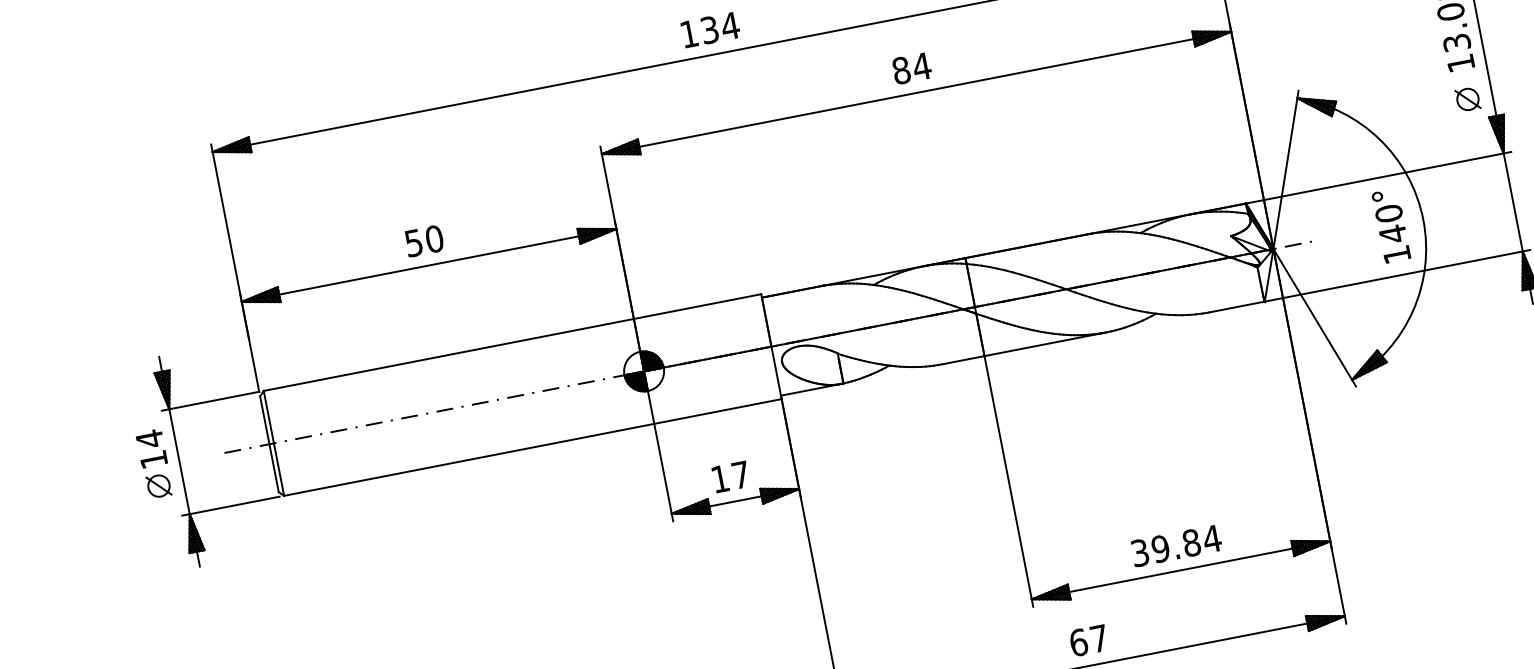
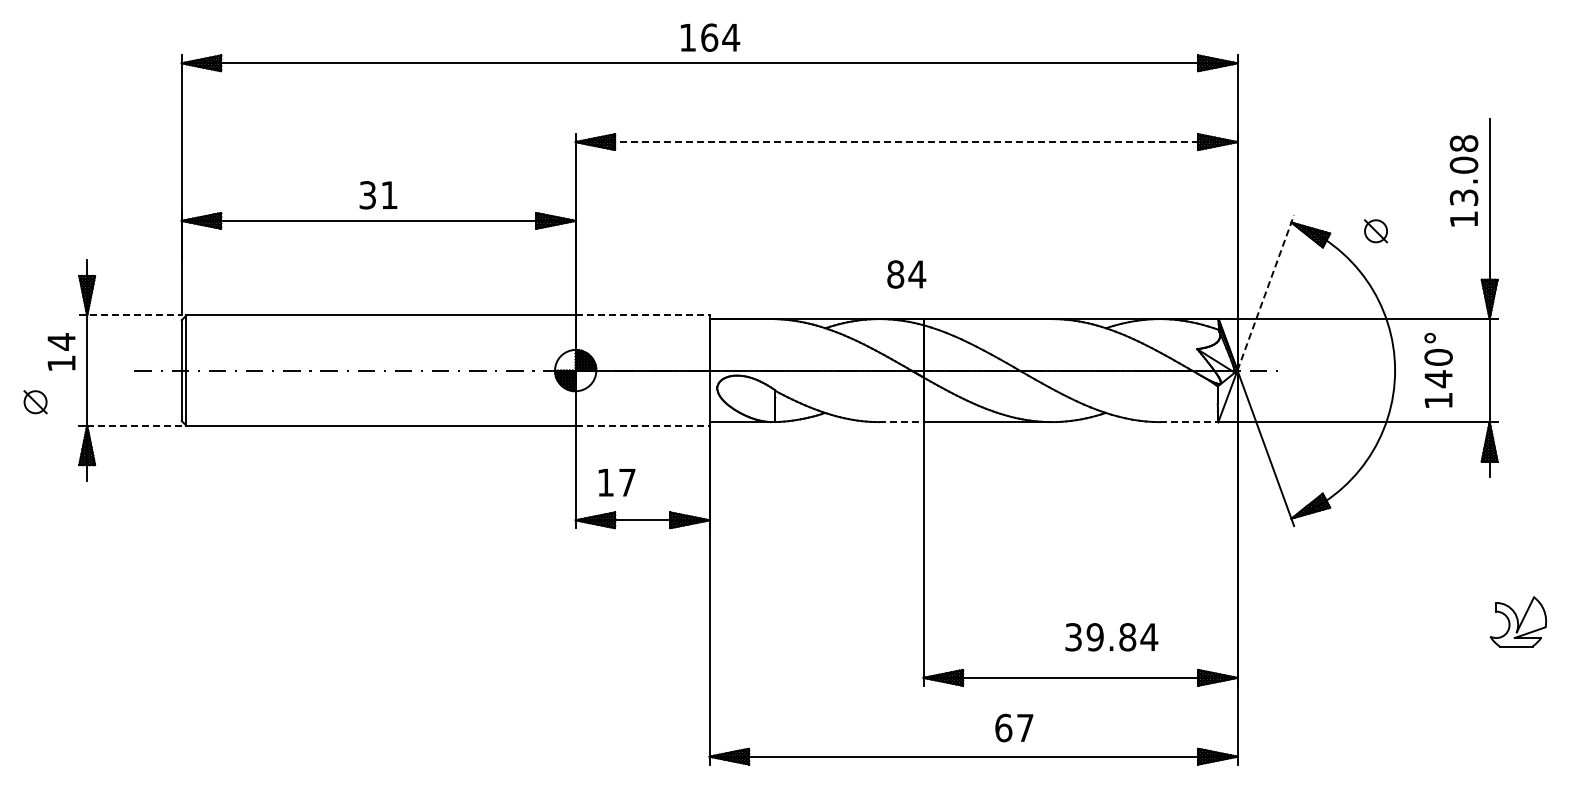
text: (709, 29) -> (709, 37), 134 -> 164
text: (911, 68) -> (906, 274), moved
line: (916, 93) -> (906, 142), solid -> dashed
part: (1468, 99) -> (1376, 231), moved
line: (1285, 169) -> (1265, 292), solid -> dashed
text: (1391, 226) -> (1438, 370), moved
text: (425, 241) -> (379, 195), 50 -> 31
line: (697, 306) -> (642, 315), solid -> dashed
line: (1237, 307) -> (1189, 422), solid -> dashed
line: (964, 360) -> (902, 422), solid -> dashed
line: (211, 401) -> (131, 315), solid -> dashed
line: (717, 411) -> (642, 425), solid -> dashed
text: (730, 476) -> (616, 482), moved
part: (158, 486) -> (35, 402), moved
line: (233, 505) -> (133, 425), solid -> dashed
text: (1176, 546) -> (1111, 637), moved
text: (1088, 640) -> (1014, 727), moved

